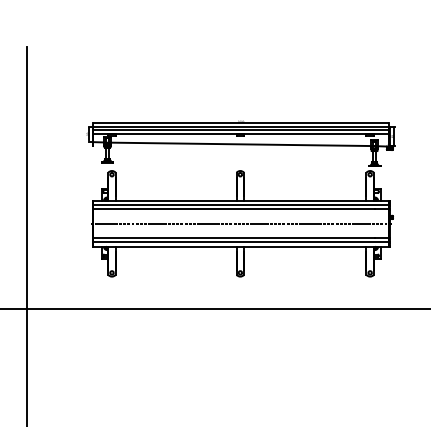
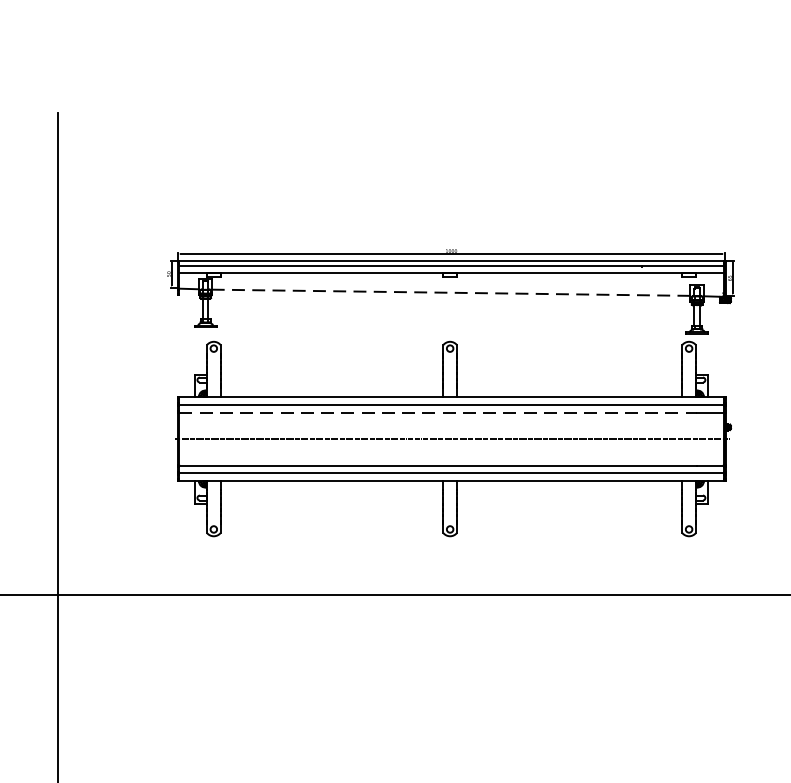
line: (241, 144) -> (452, 293), solid -> dashed
line: (233, 209) -> (437, 412), solid -> dashed

